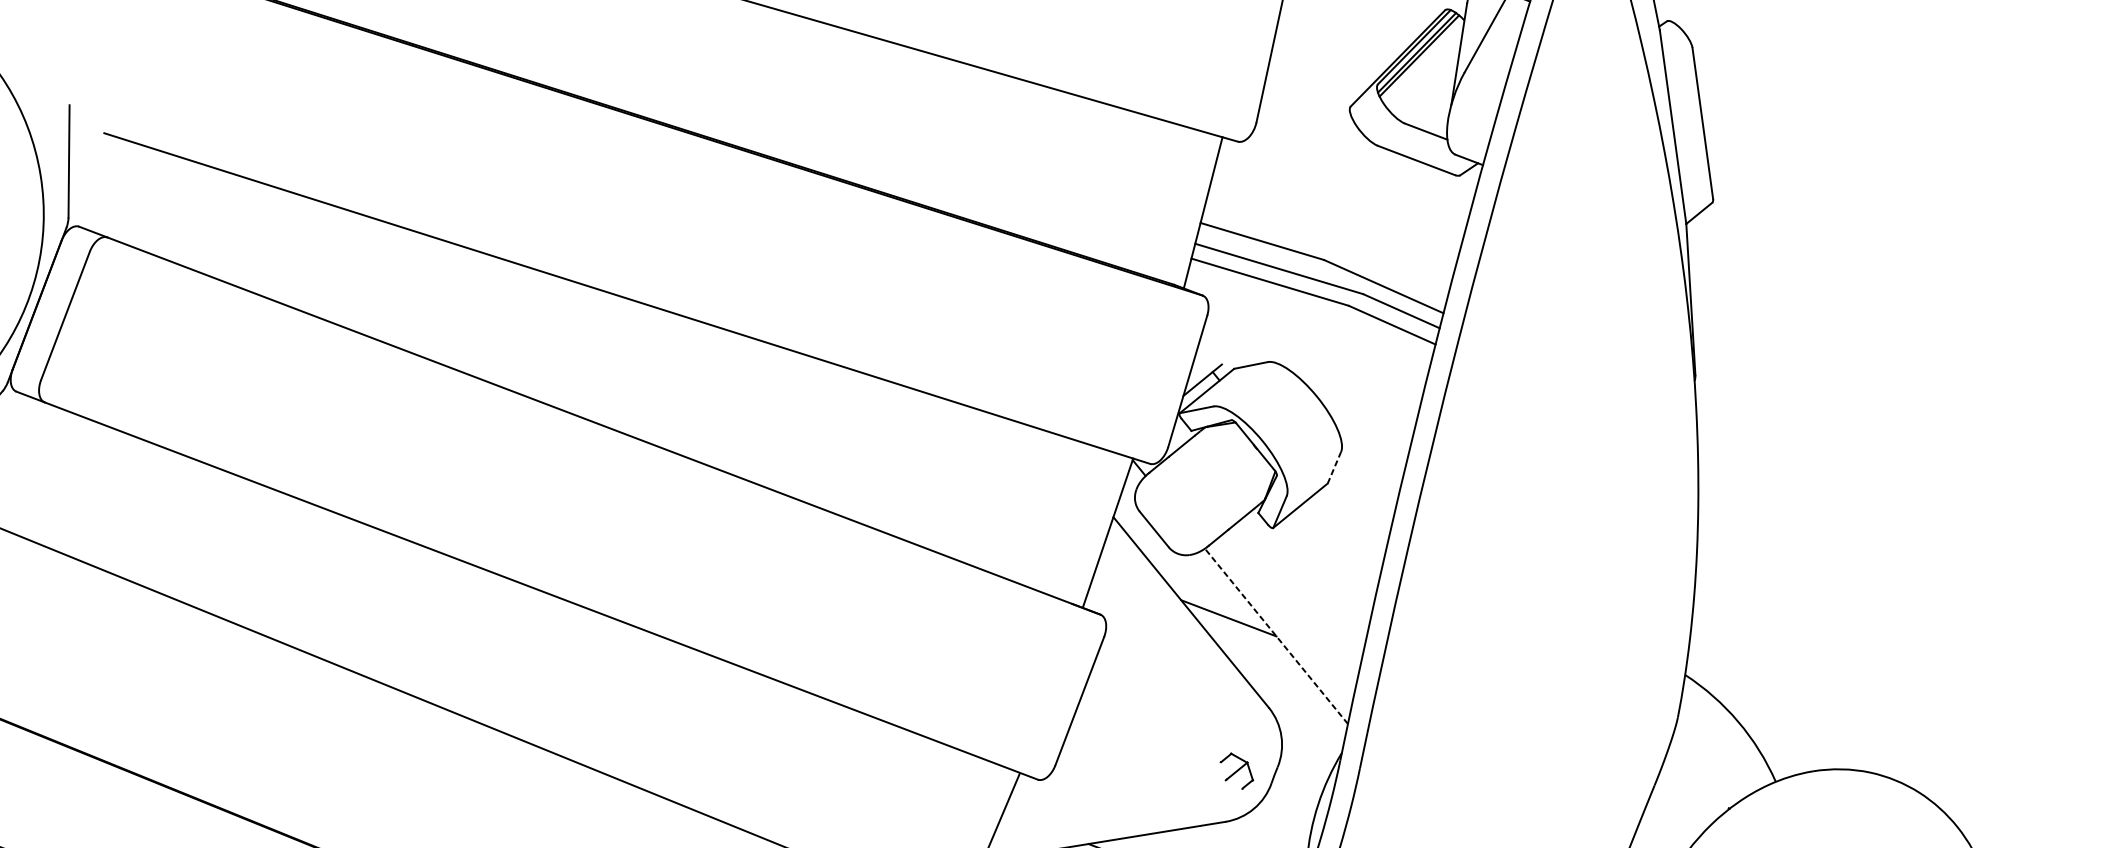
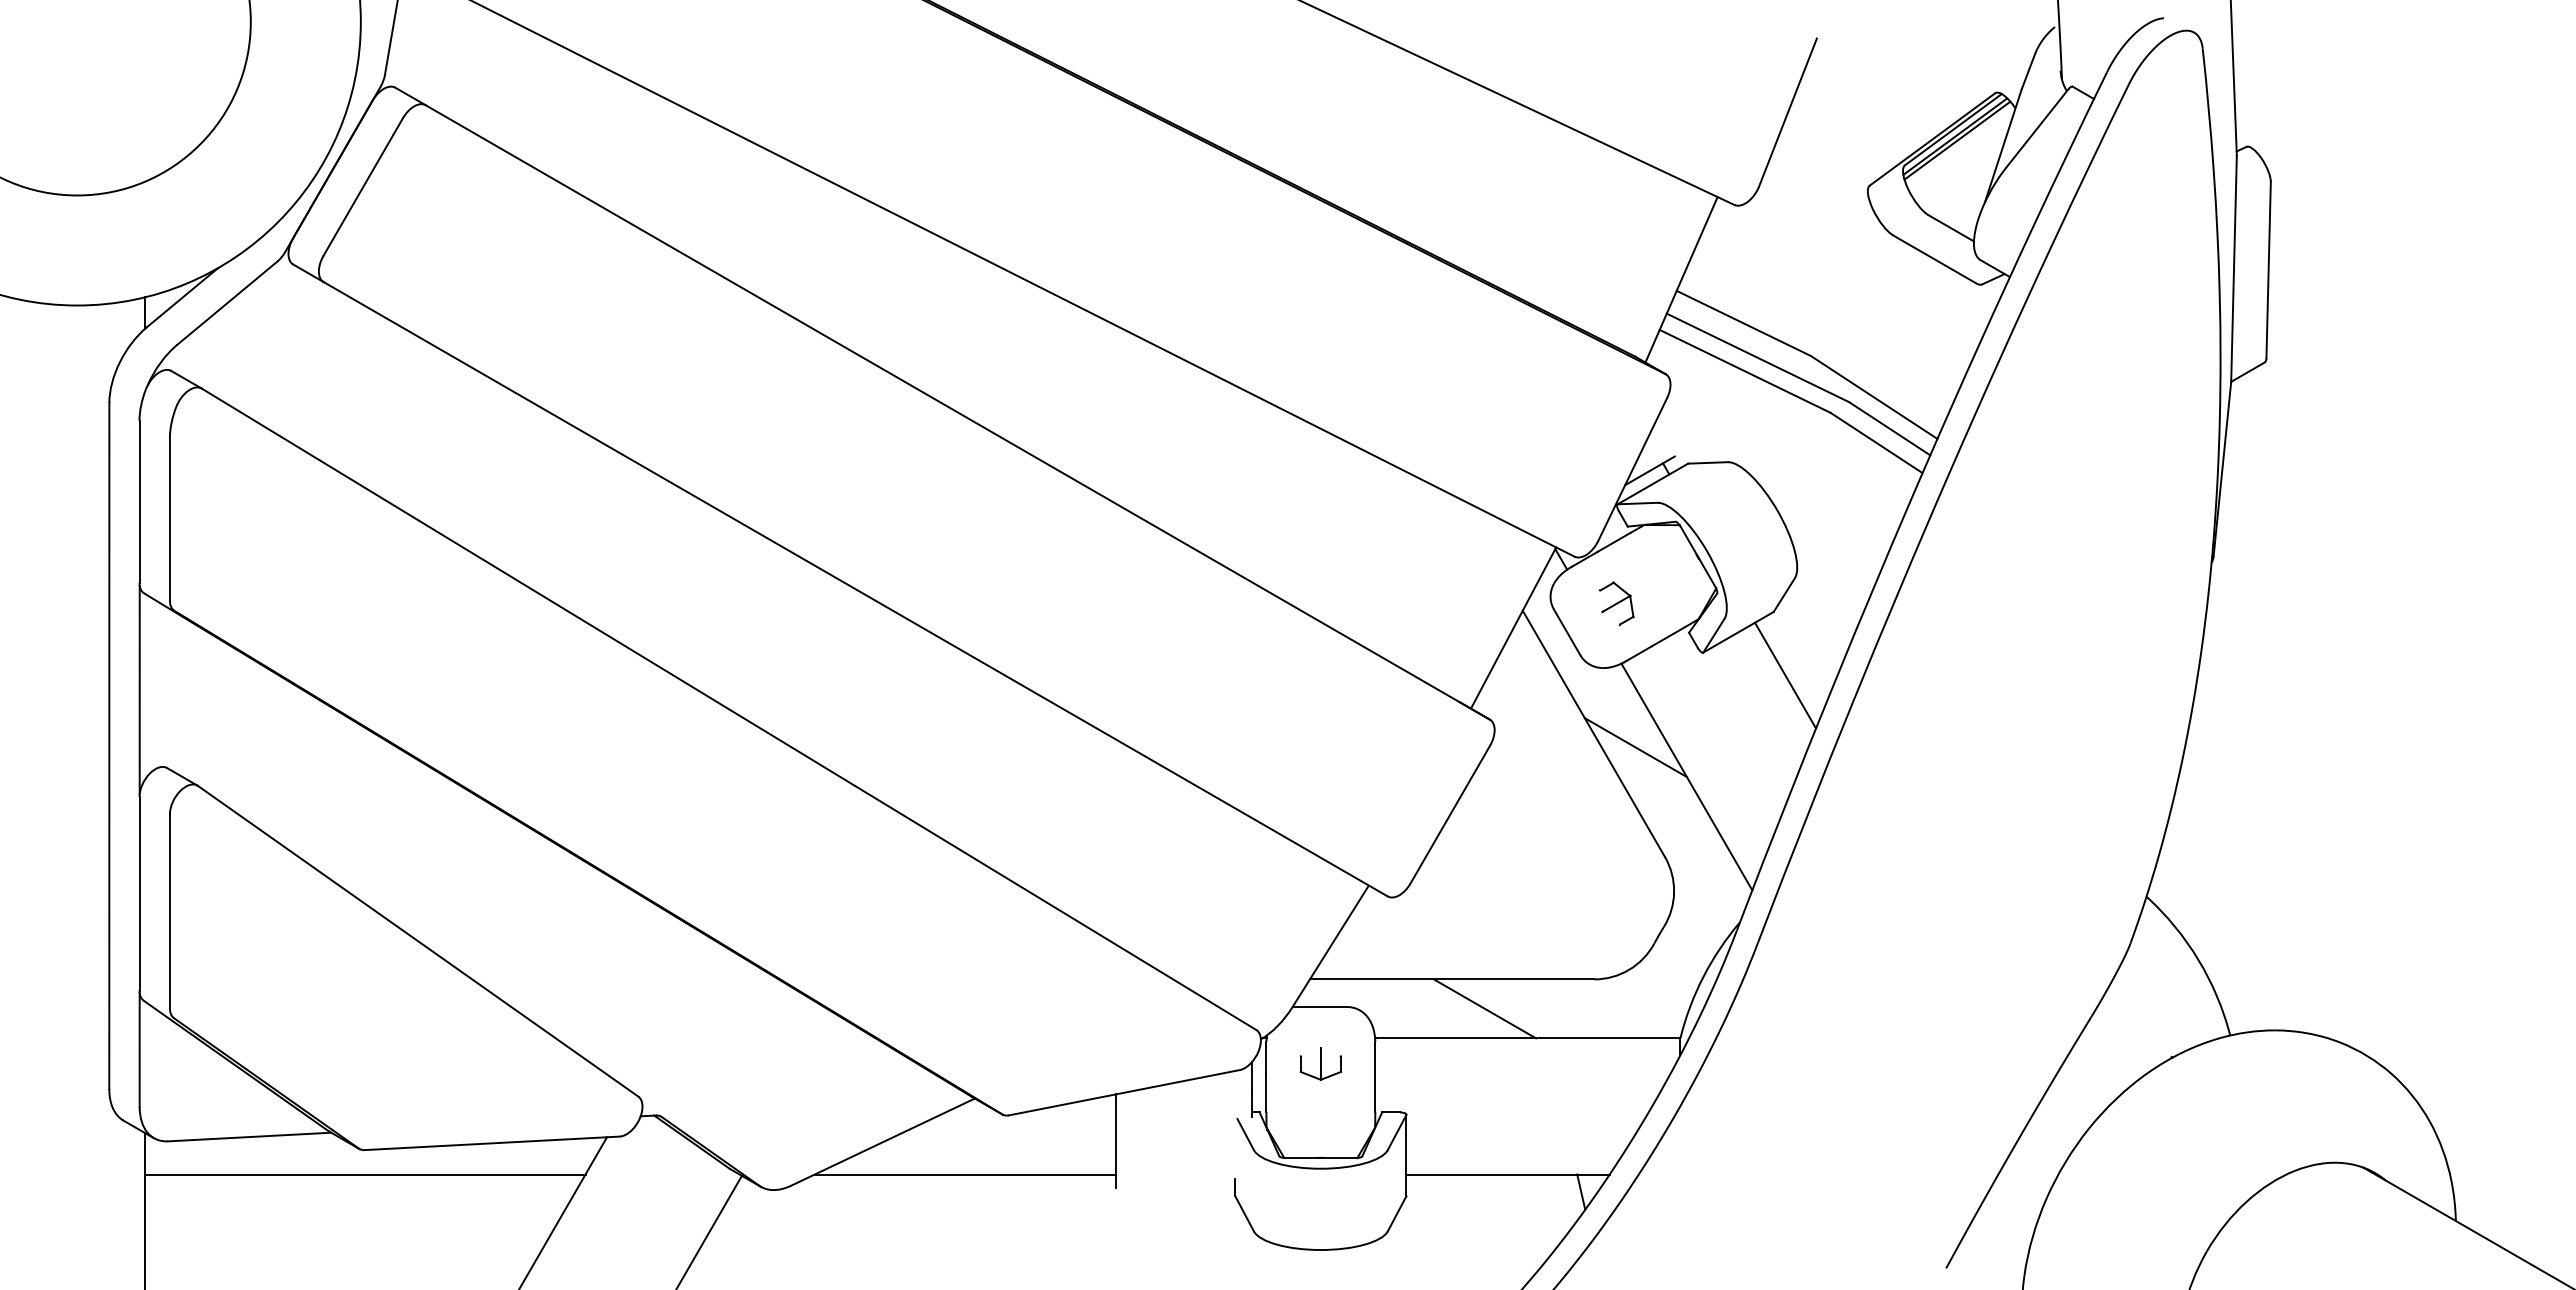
line: (1334, 468) -> (1784, 595), dashed -> solid
line: (1346, 536) -> (1785, 675), added
line: (1276, 635) -> (1686, 776), dashed -> solid
part: (1236, 771) -> (1616, 603), moved

